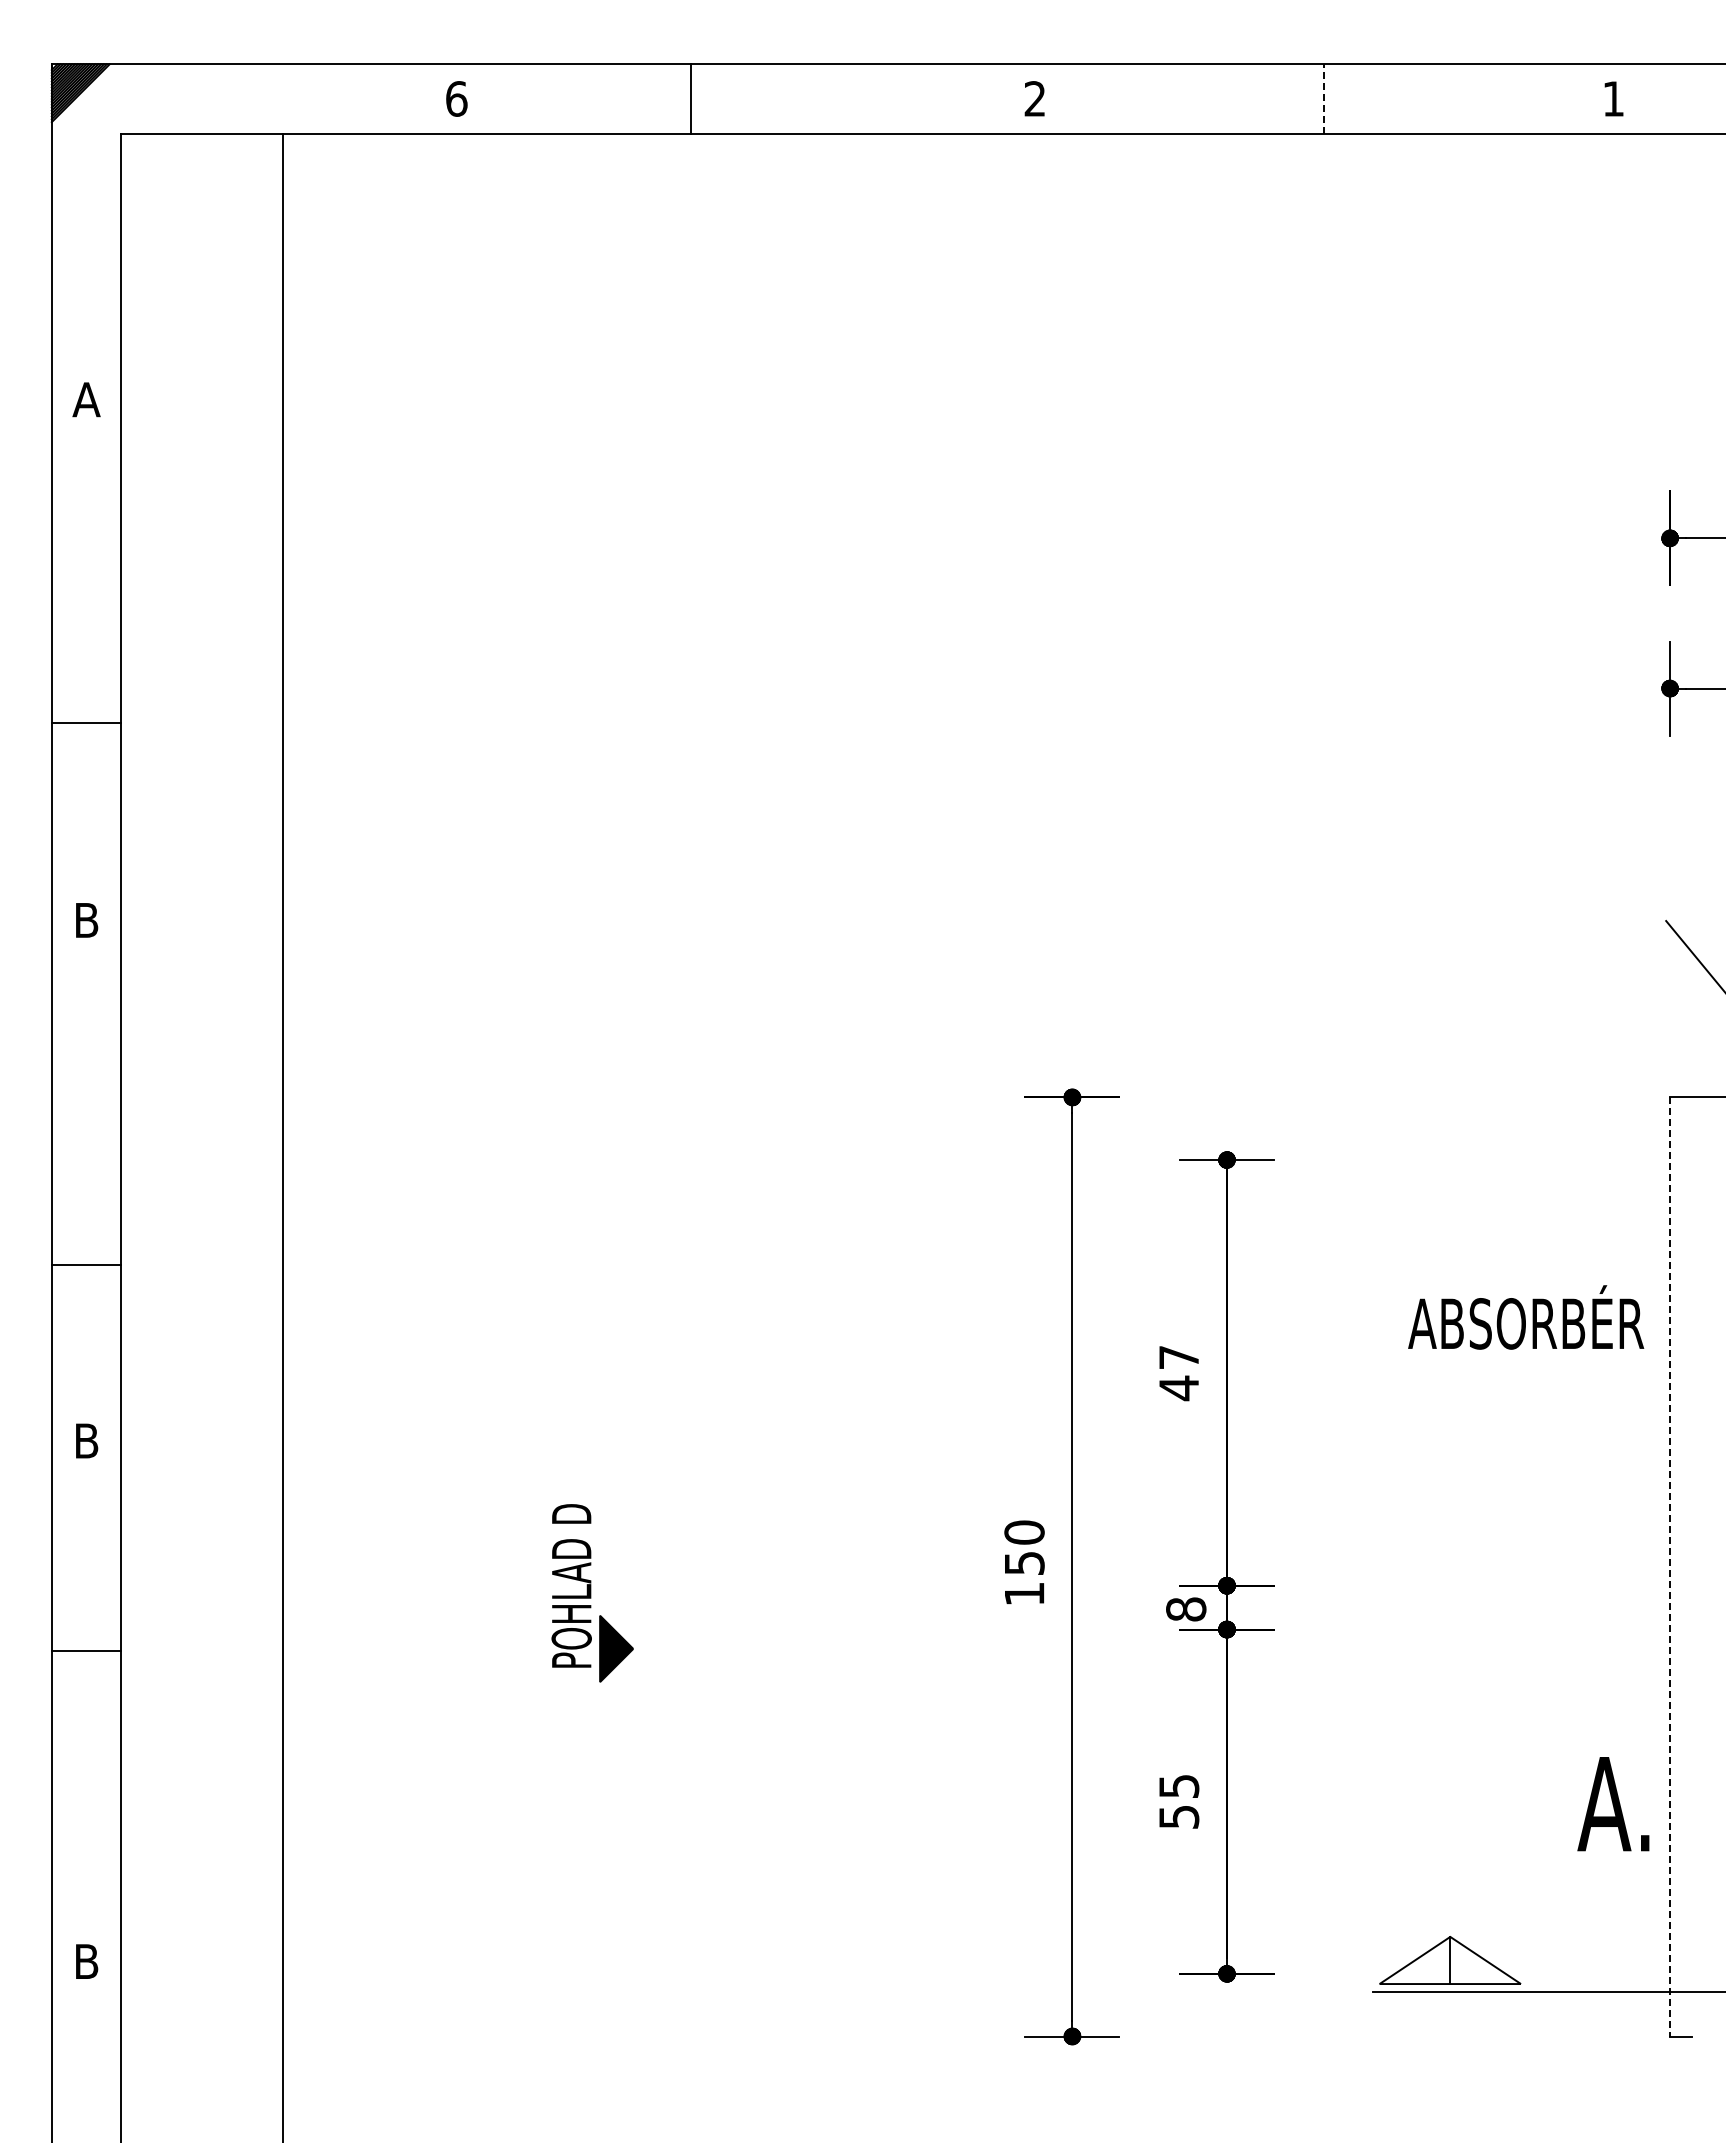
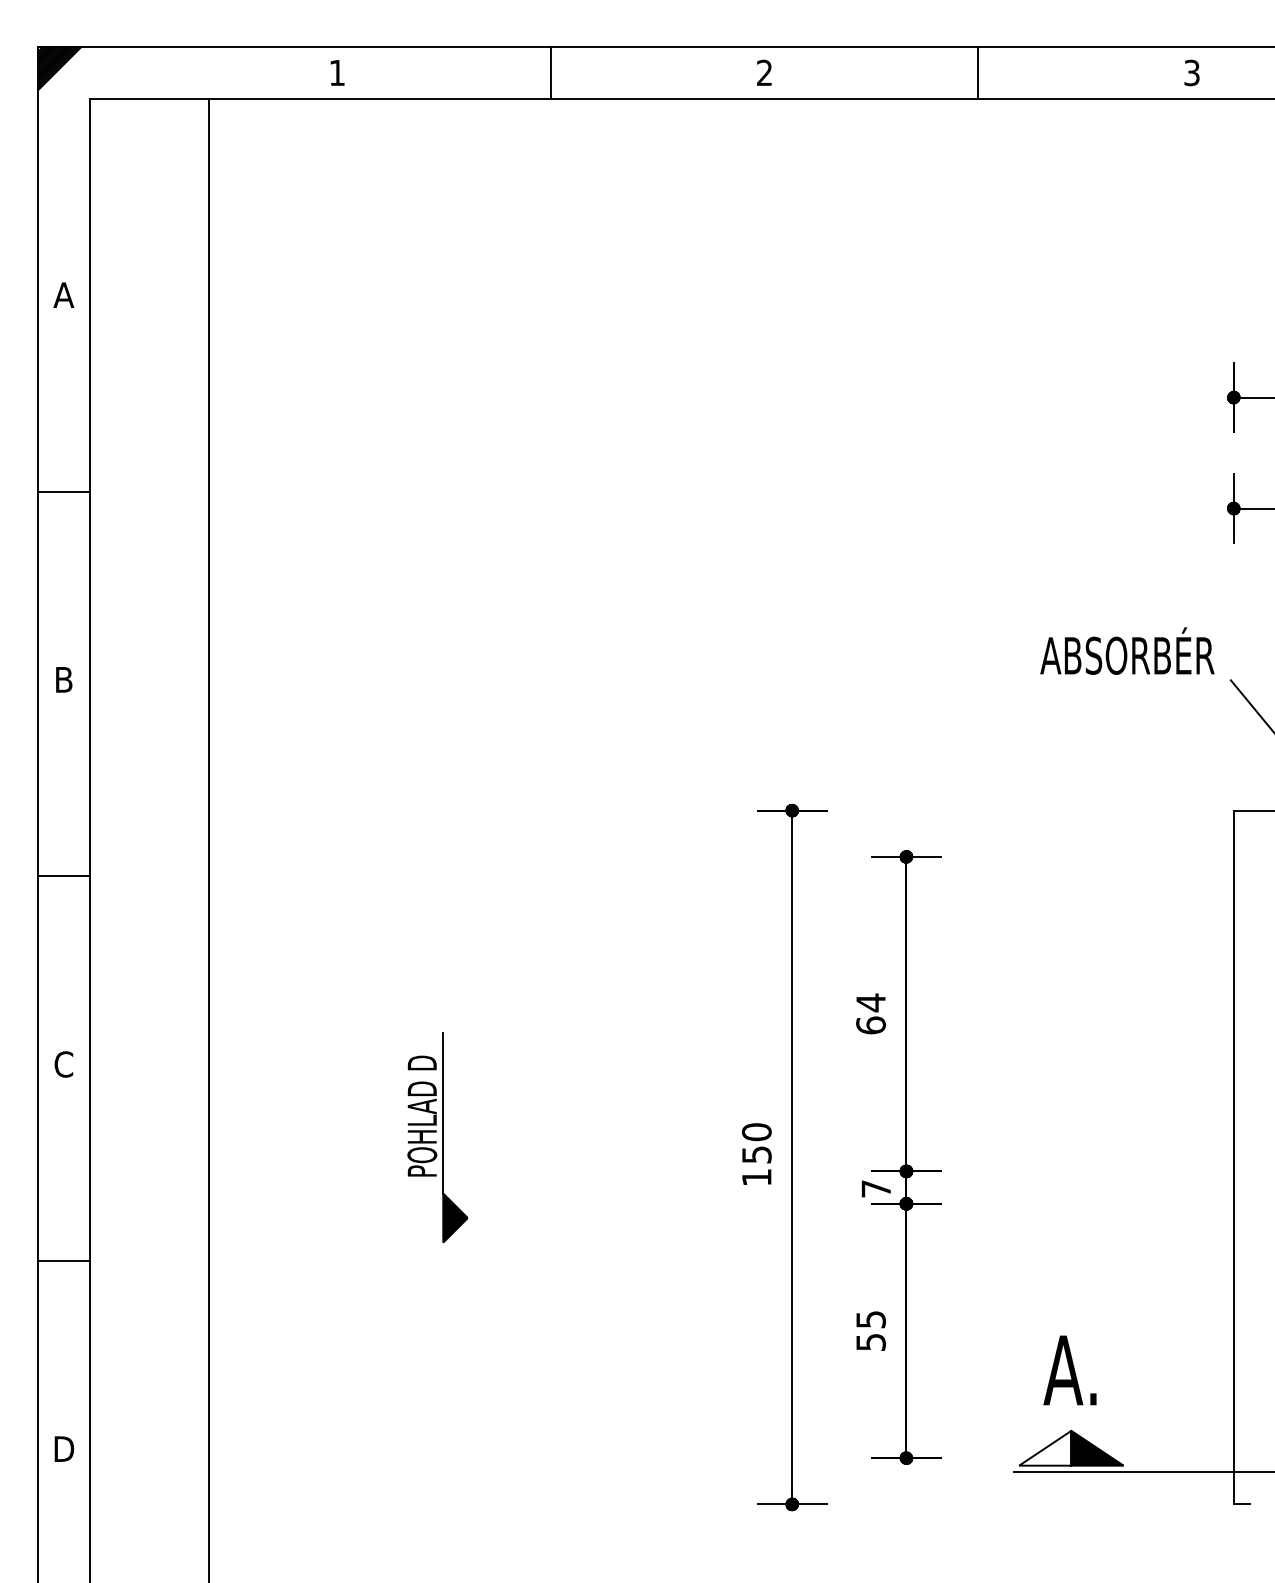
text: (456, 98) -> (337, 72), 6 -> 1
line: (691, 98) -> (551, 72), moved
line: (1324, 98) -> (978, 72), dashed -> solid
text: (1613, 98) -> (1191, 72), 1 -> 3
line: (86, 722) -> (63, 491), moved
line: (86, 1264) -> (63, 876), moved
text: (1526, 1317) -> (1127, 651), moved
text: (1178, 1372) -> (870, 1013), 47 -> 64
text: (86, 1440) -> (63, 1064), B -> C
line: (600, 1506) -> (443, 1112), added
line: (1670, 1566) -> (1234, 1157), dashed -> solid
text: (571, 1585) -> (422, 1115), moved
text: (1186, 1609) -> (876, 1188), 8 -> 7
line: (86, 1651) -> (63, 1261), moved
text: (1613, 1804) -> (1070, 1370), moved
fill: (1485, 1960) -> (1097, 1448), added
text: (87, 1961) -> (64, 1449), B -> D

